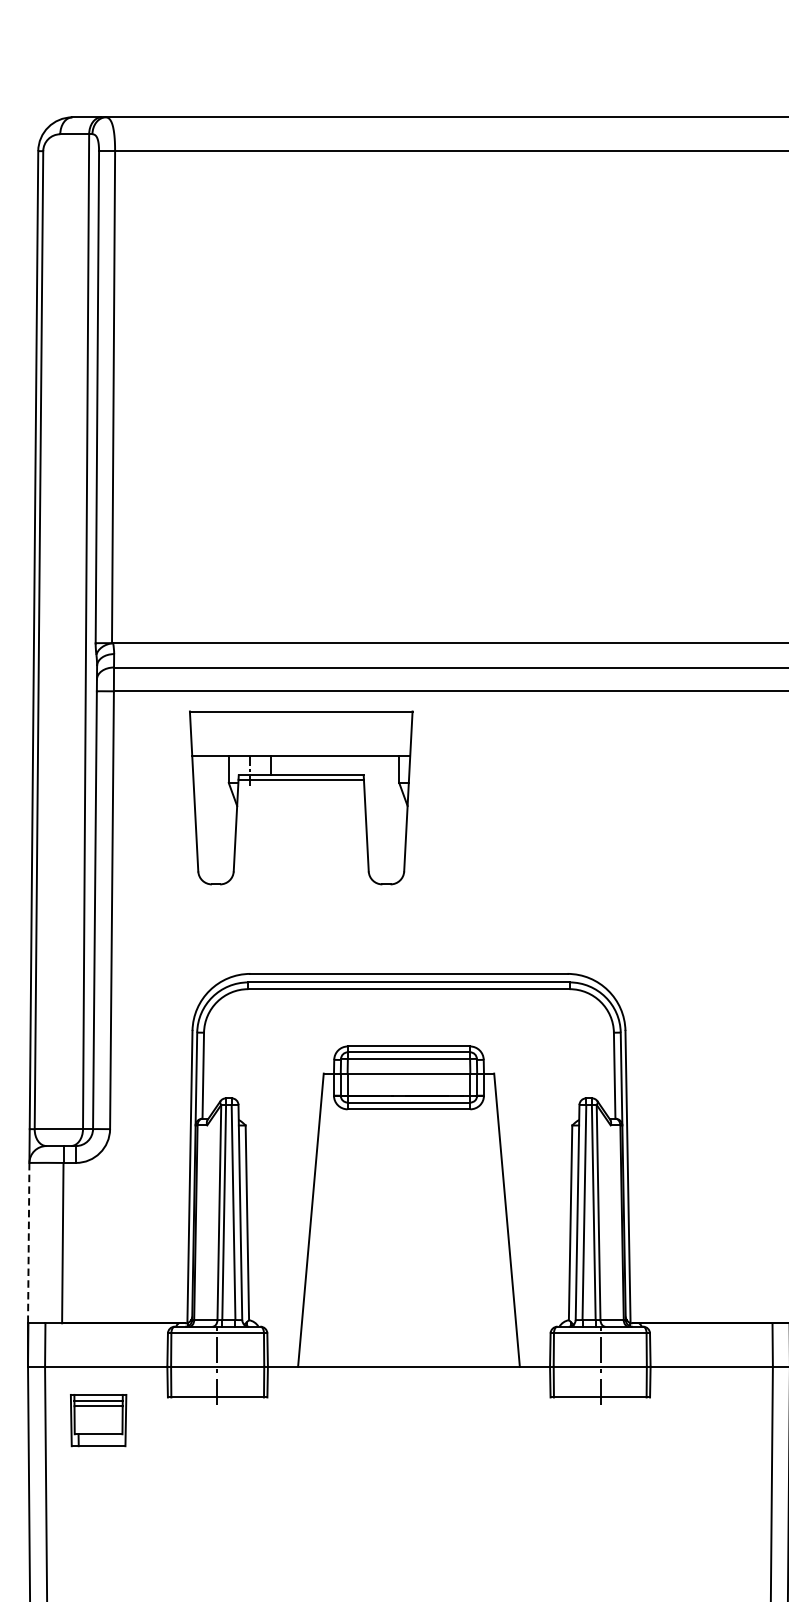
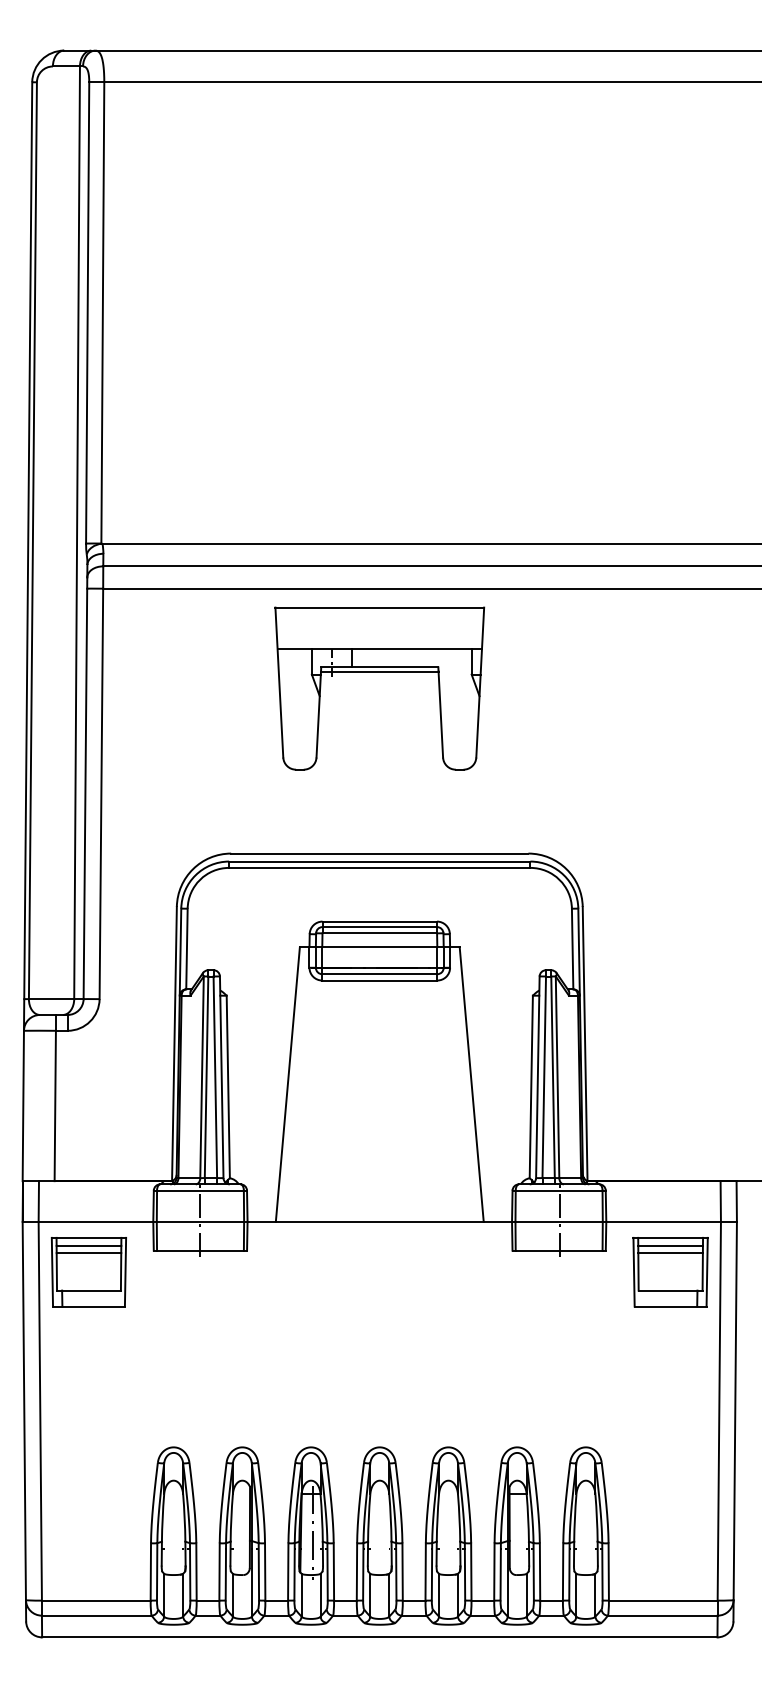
part: (300, 780) -> (379, 672), moved
line: (28, 1243) -> (23, 1106), dashed -> solid
part: (98, 1420) -> (88, 1272), size x1.43
part: (719, 1420) -> (670, 1272), added

